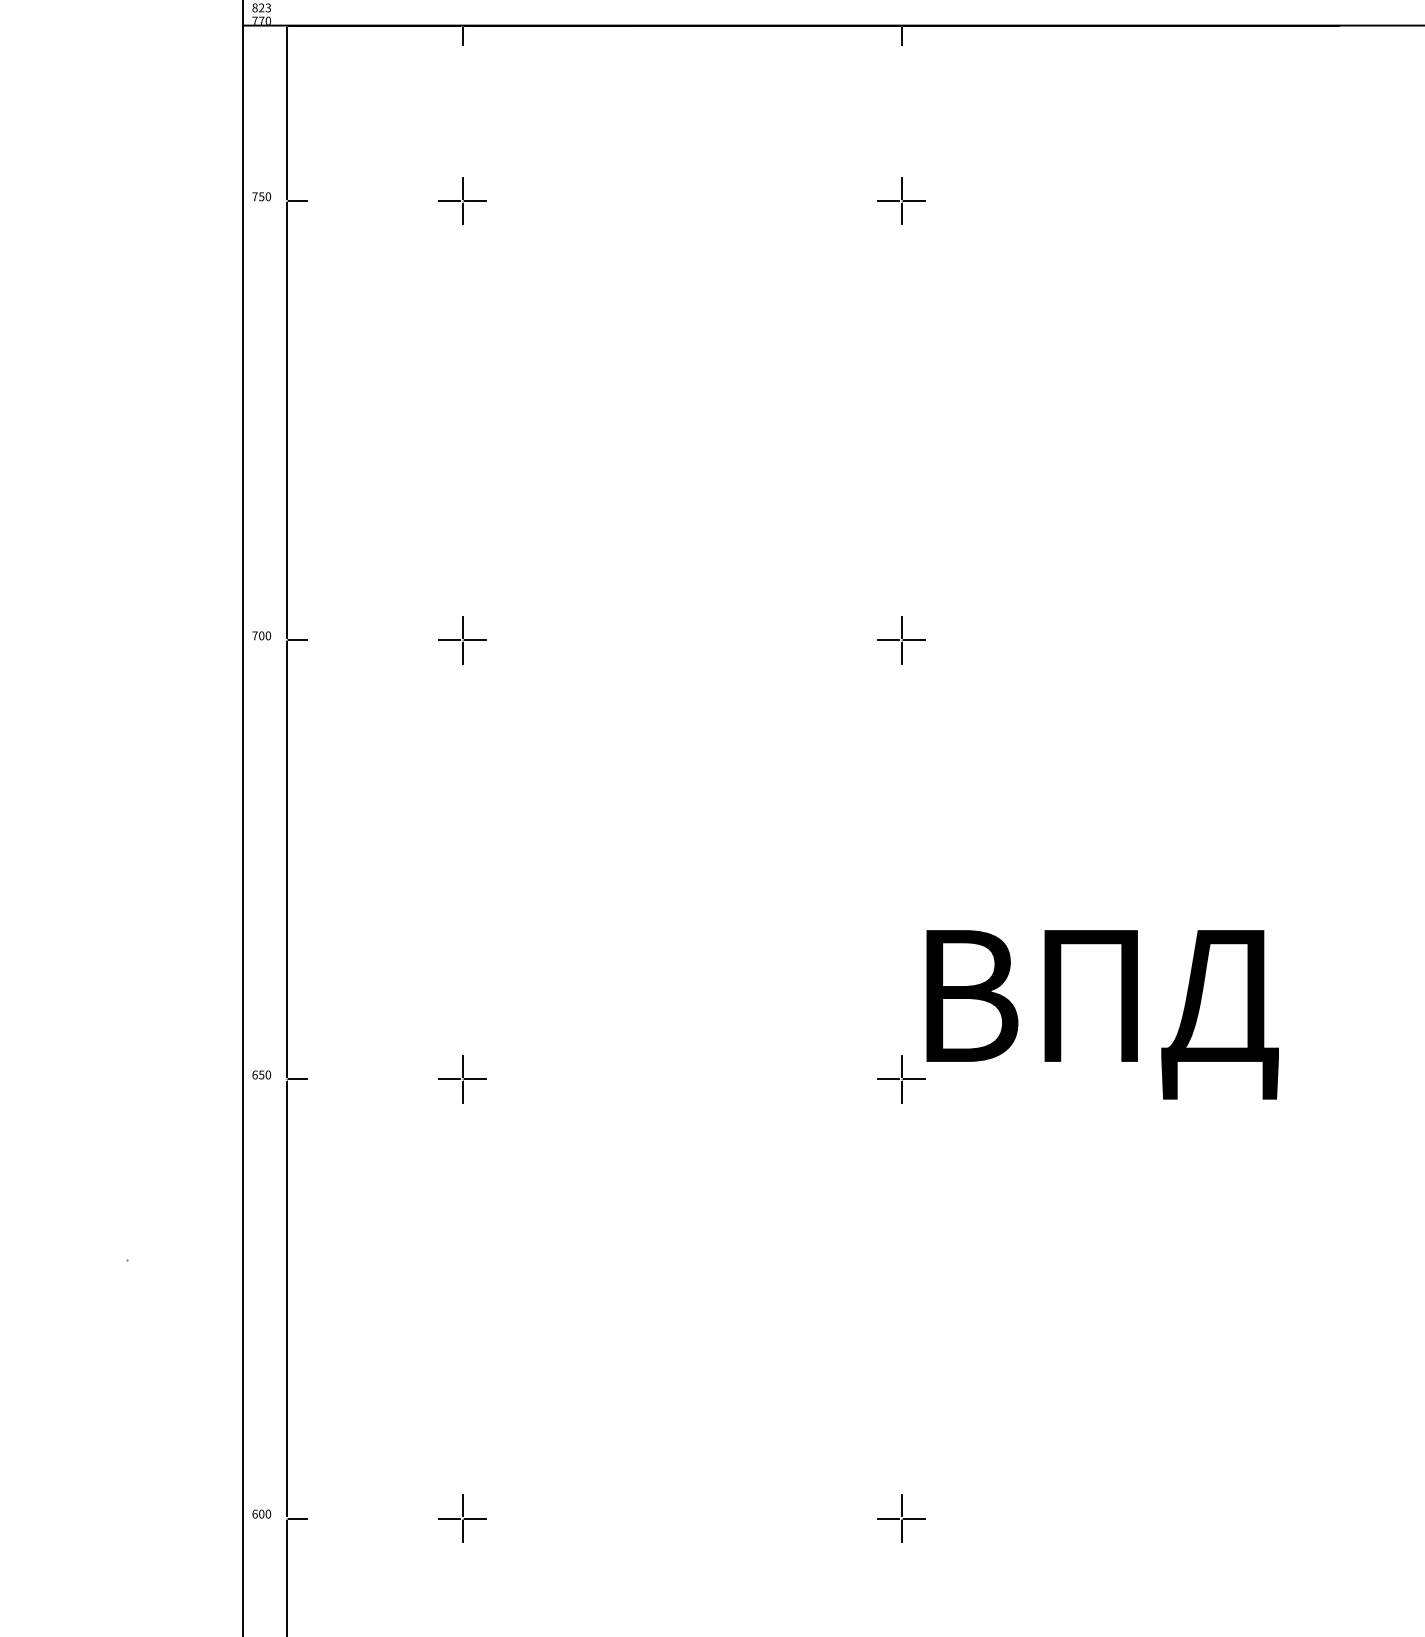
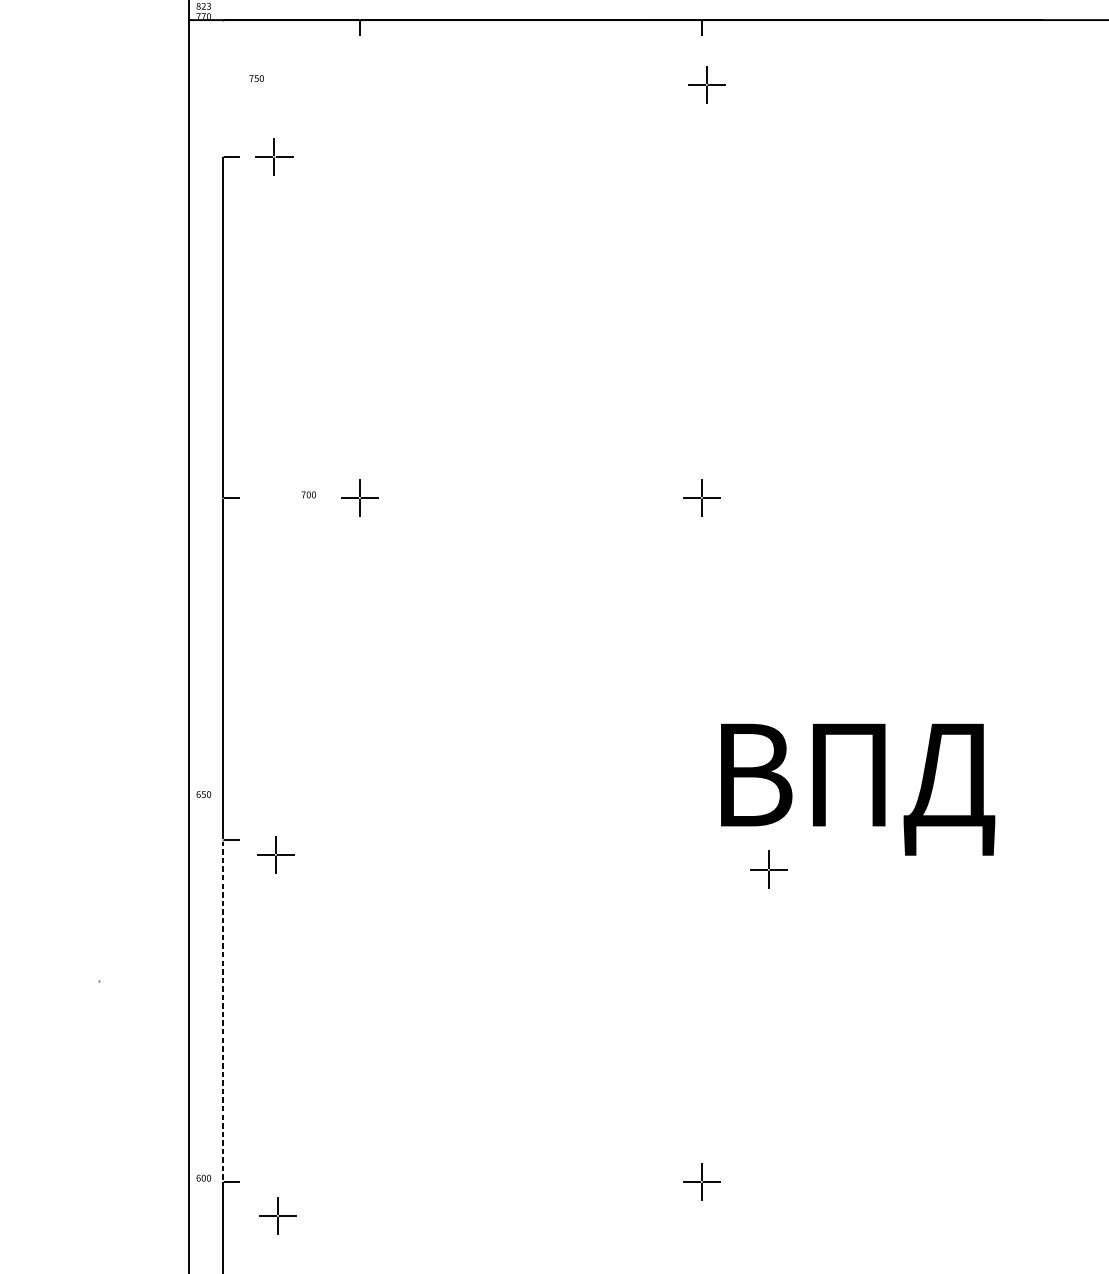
line: (286, 112) -> (223, 87), removed
text: (261, 196) -> (256, 78), moved
part: (462, 200) -> (274, 156), moved
part: (901, 200) -> (706, 84), moved
text: (261, 635) -> (308, 494), moved
text: (261, 1074) -> (203, 794), moved
part: (462, 1079) -> (275, 854), moved
part: (901, 1079) -> (768, 869), moved
line: (286, 1298) -> (223, 1010), solid -> dashed
part: (462, 1518) -> (278, 1215), moved

